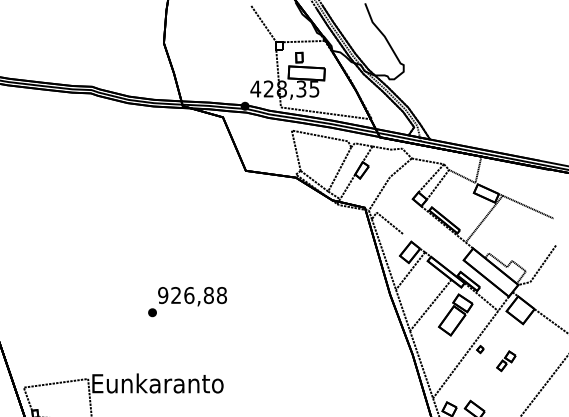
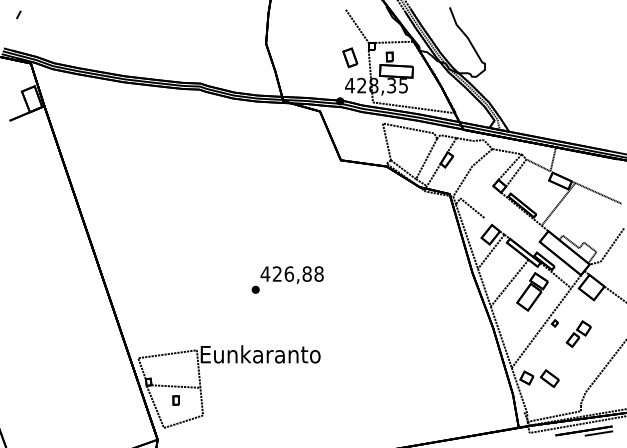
part: (256, 58) -> (350, 57), added
text: (163, 294) -> (265, 273), 926,88 -> 426,88
part: (506, 360) -> (578, 333), size x1.43

